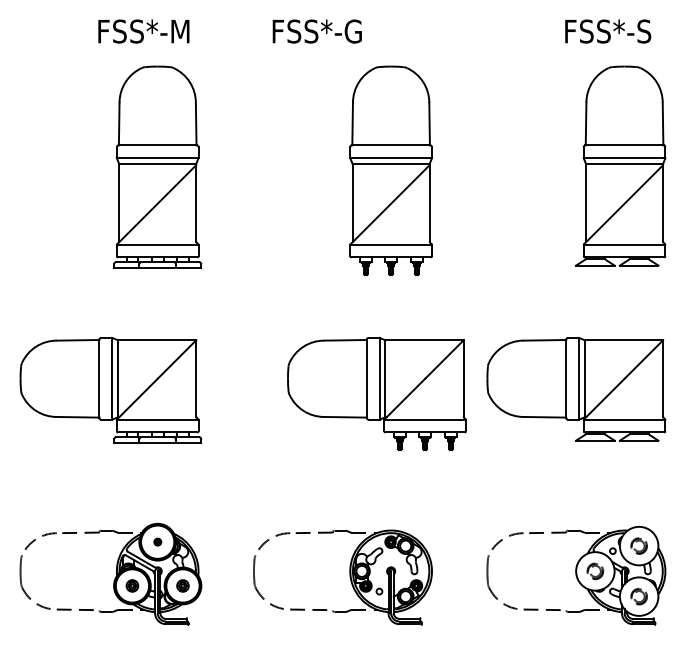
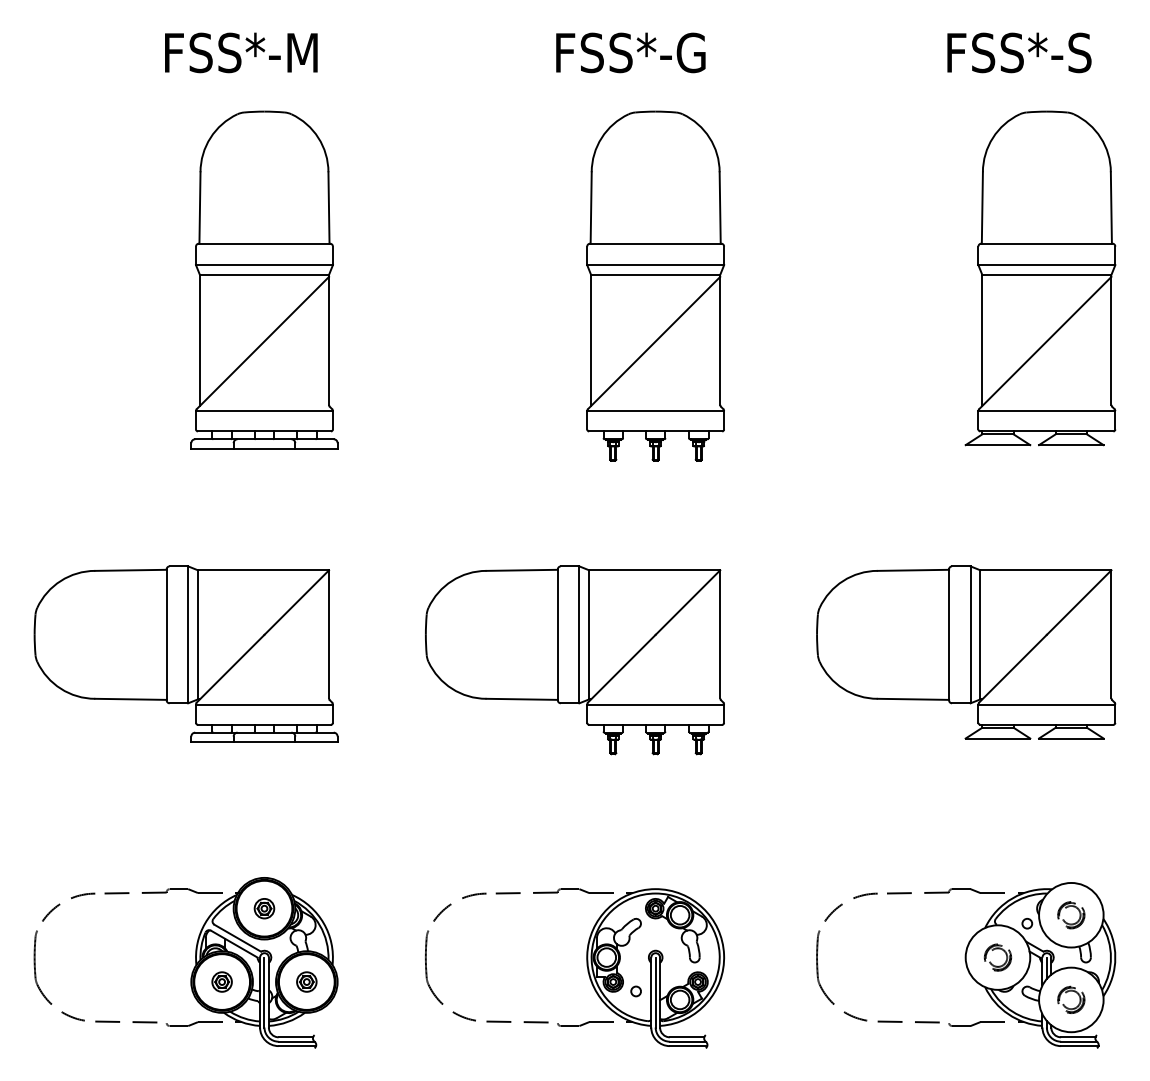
text: (316, 31) -> (629, 52), moved
part: (376, 393) -> (574, 659), moved
part: (157, 541) -> (264, 907), size x1.67

